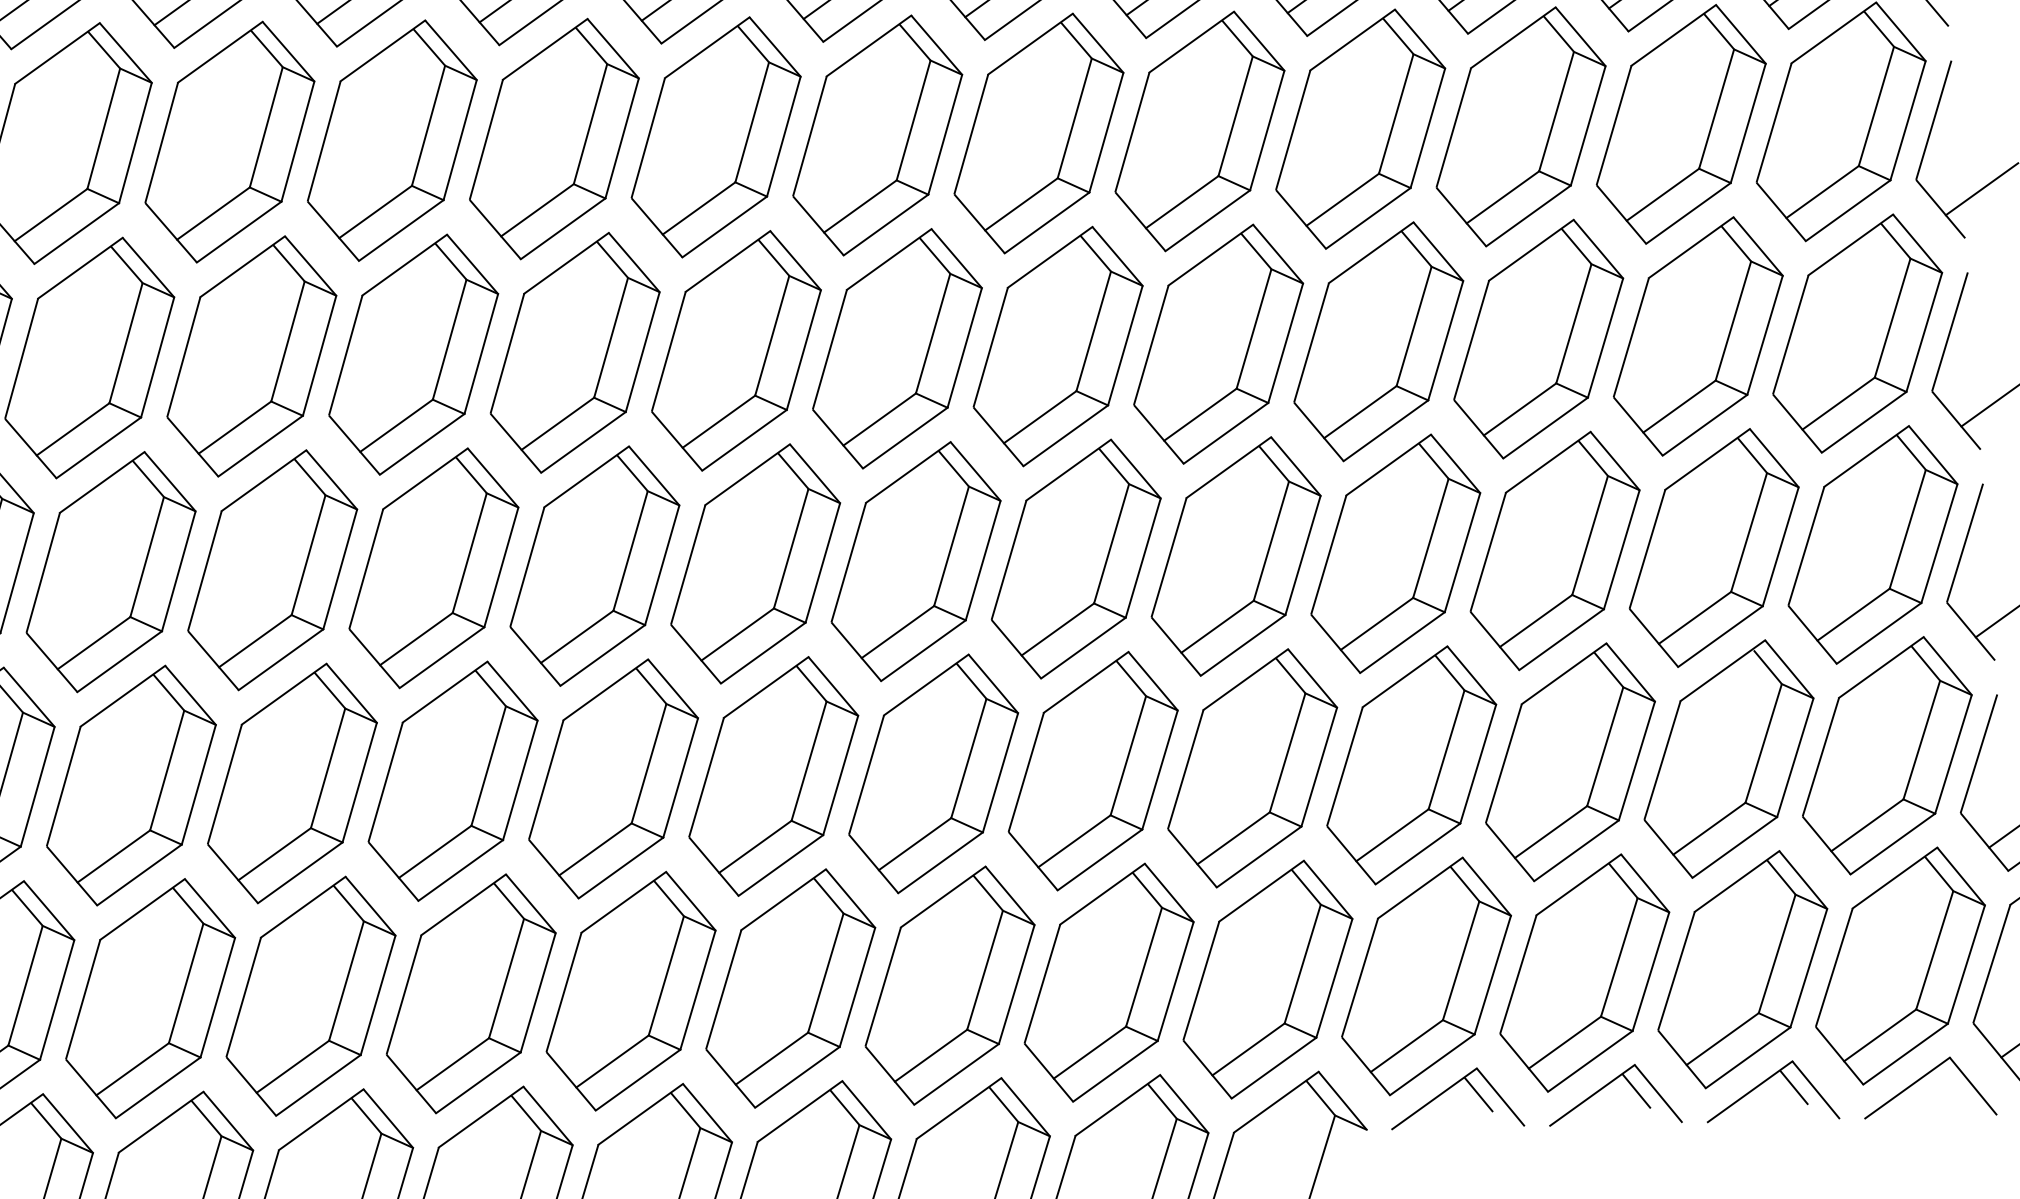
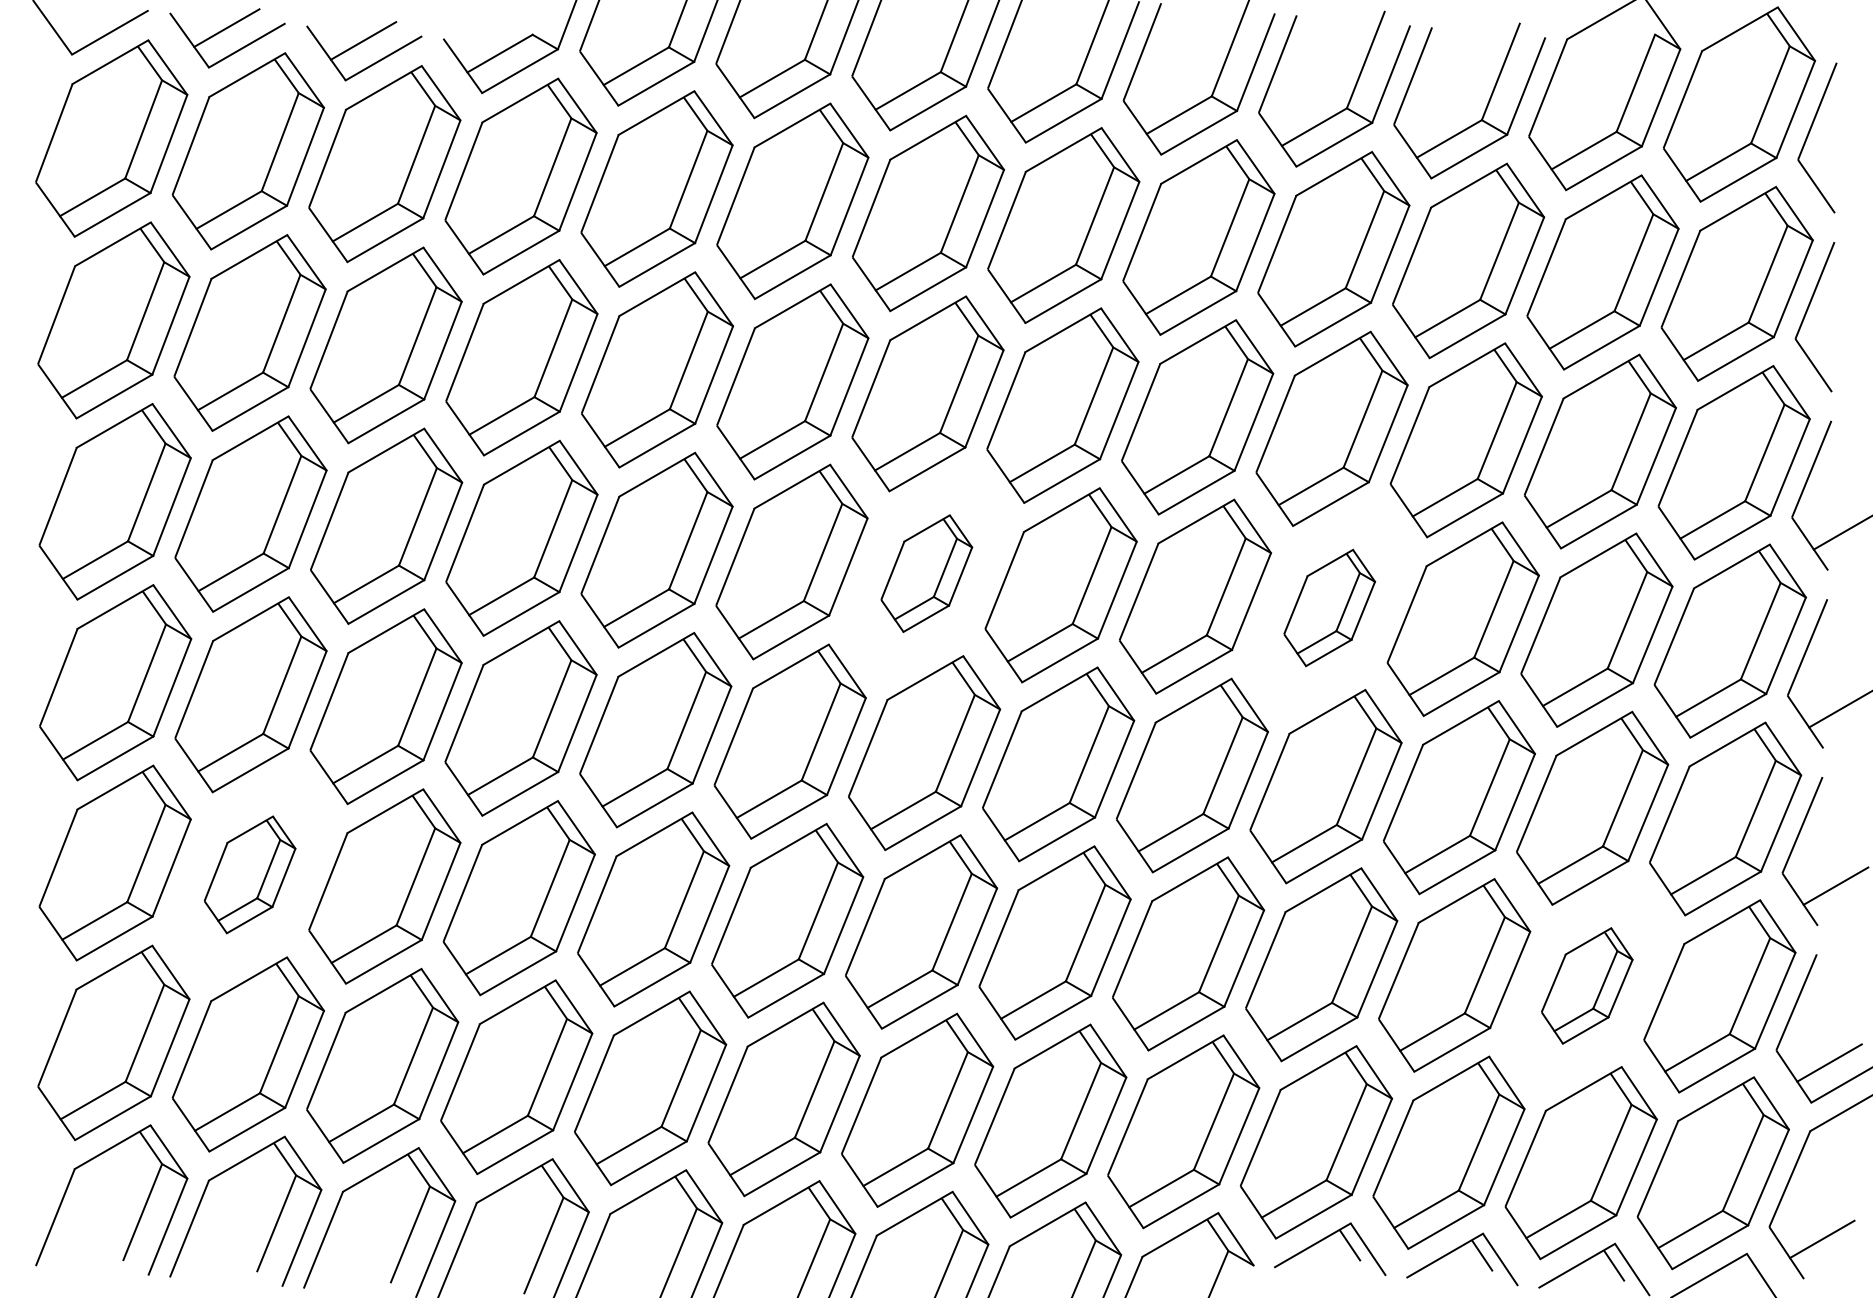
part: (1378, 341) -> (1329, 607), size x0.6
part: (897, 348) -> (926, 573), size x0.6
part: (1728, 758) -> (1586, 985), size x0.6
part: (130, 785) -> (249, 874), size x0.6

